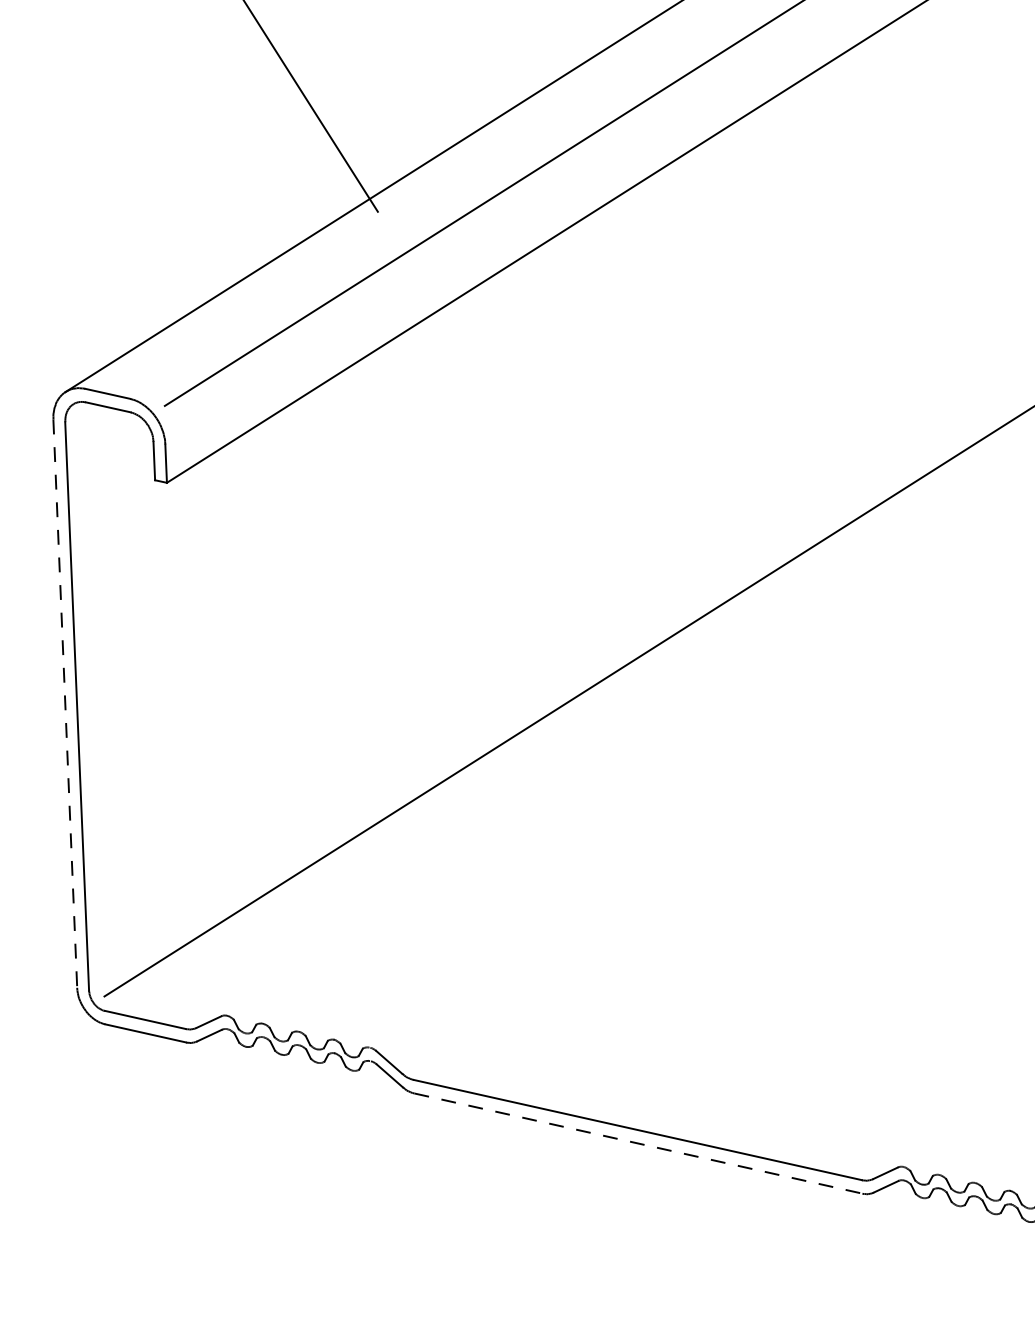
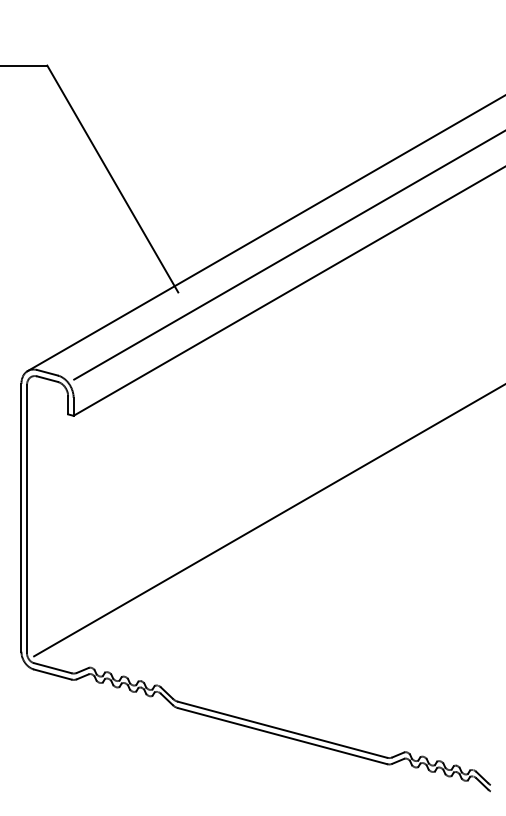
line: (65, 703) -> (21, 517), dashed -> solid
line: (640, 1144) -> (283, 736), dashed -> solid

